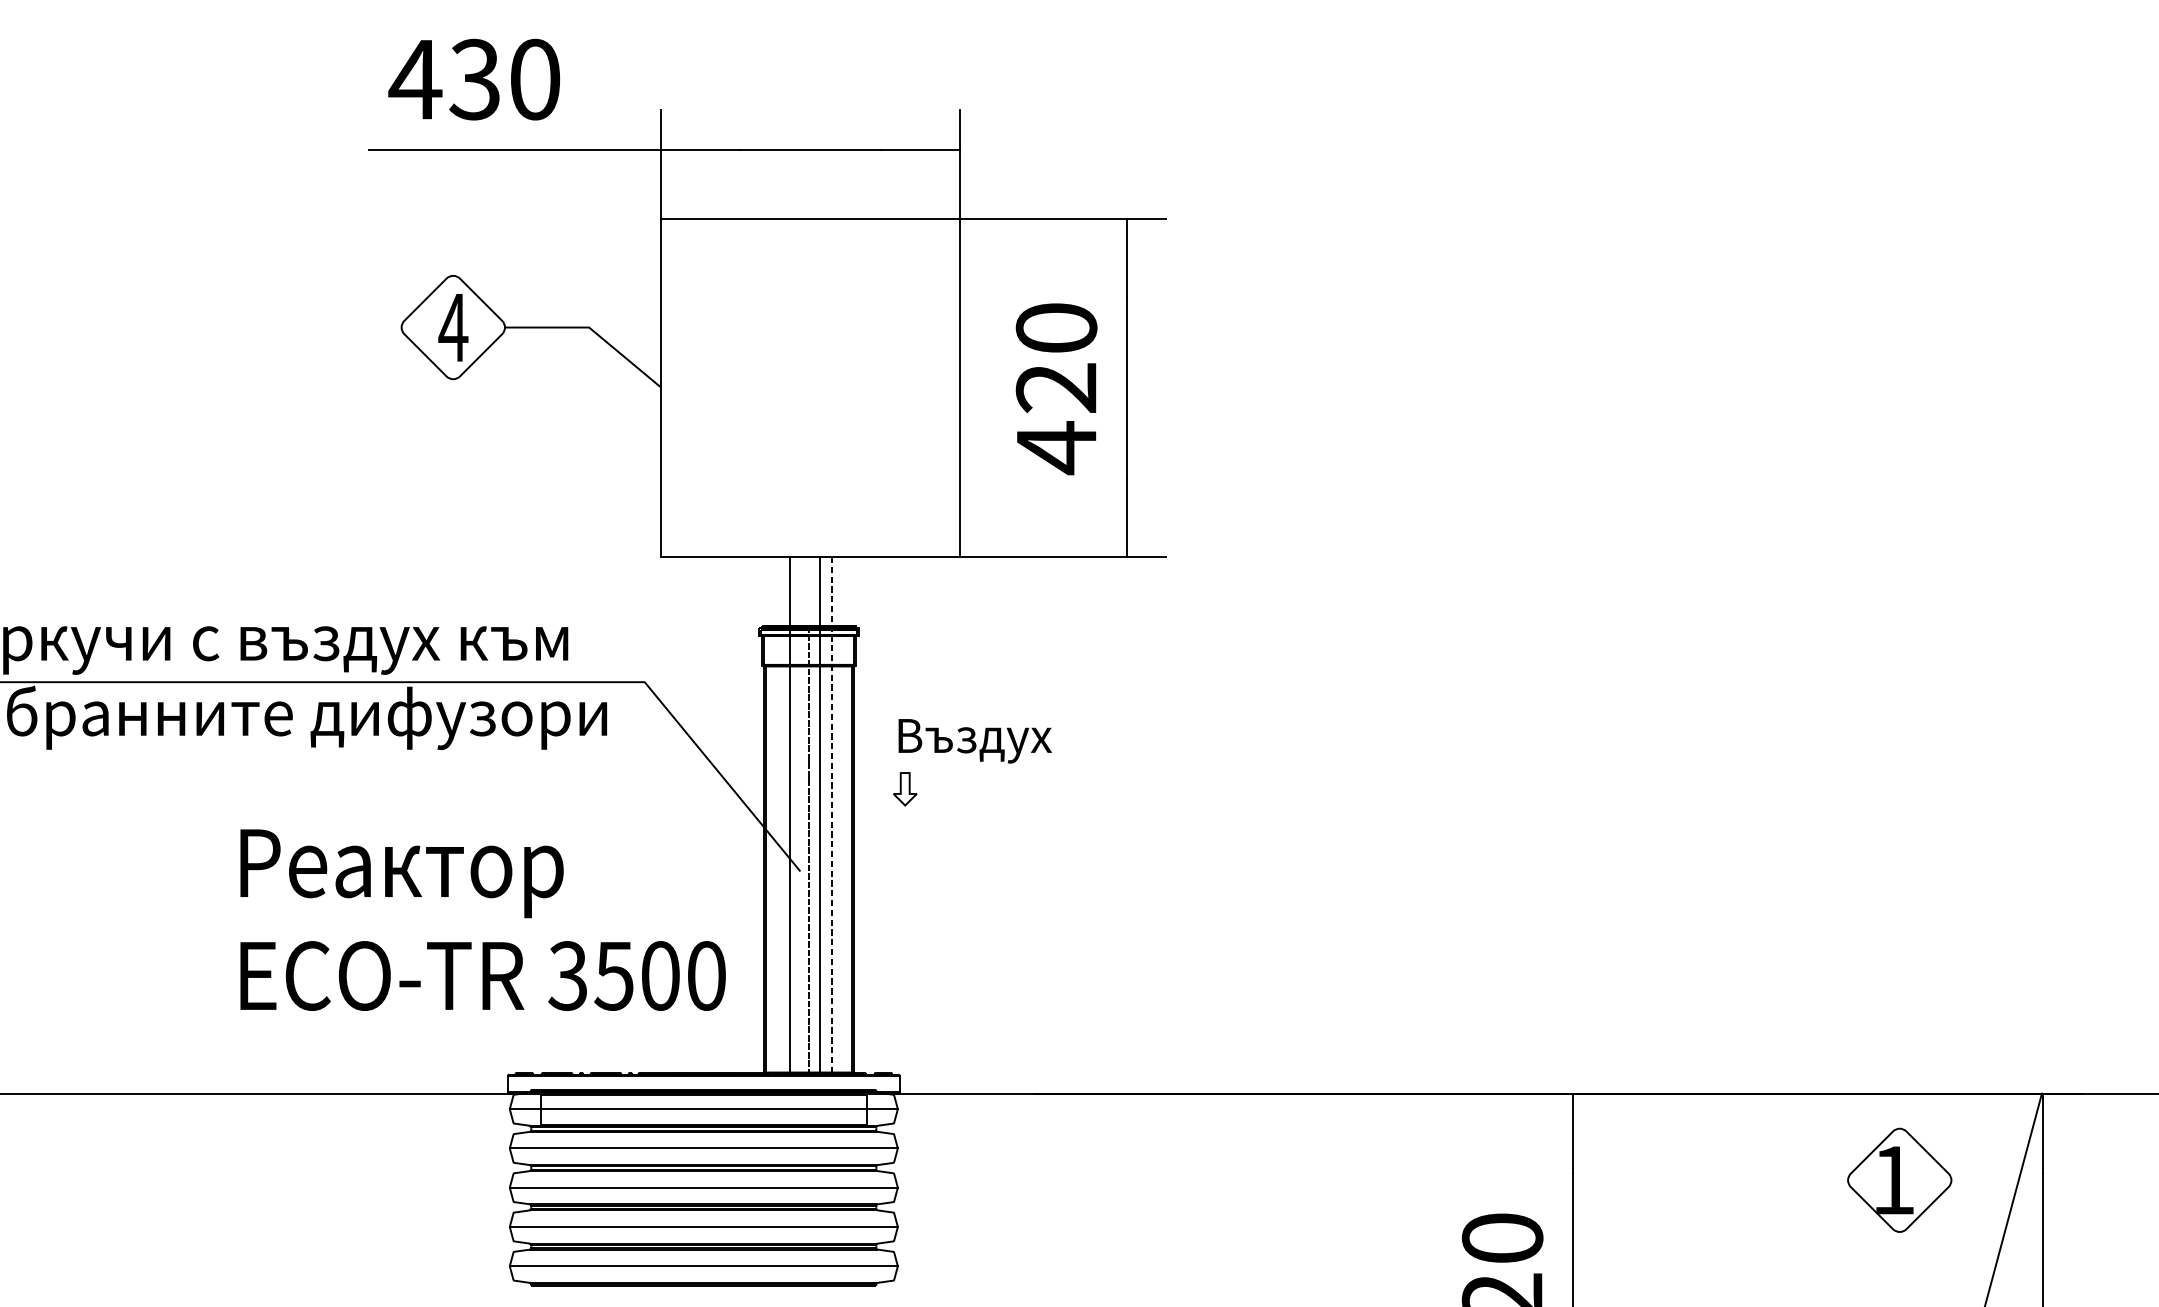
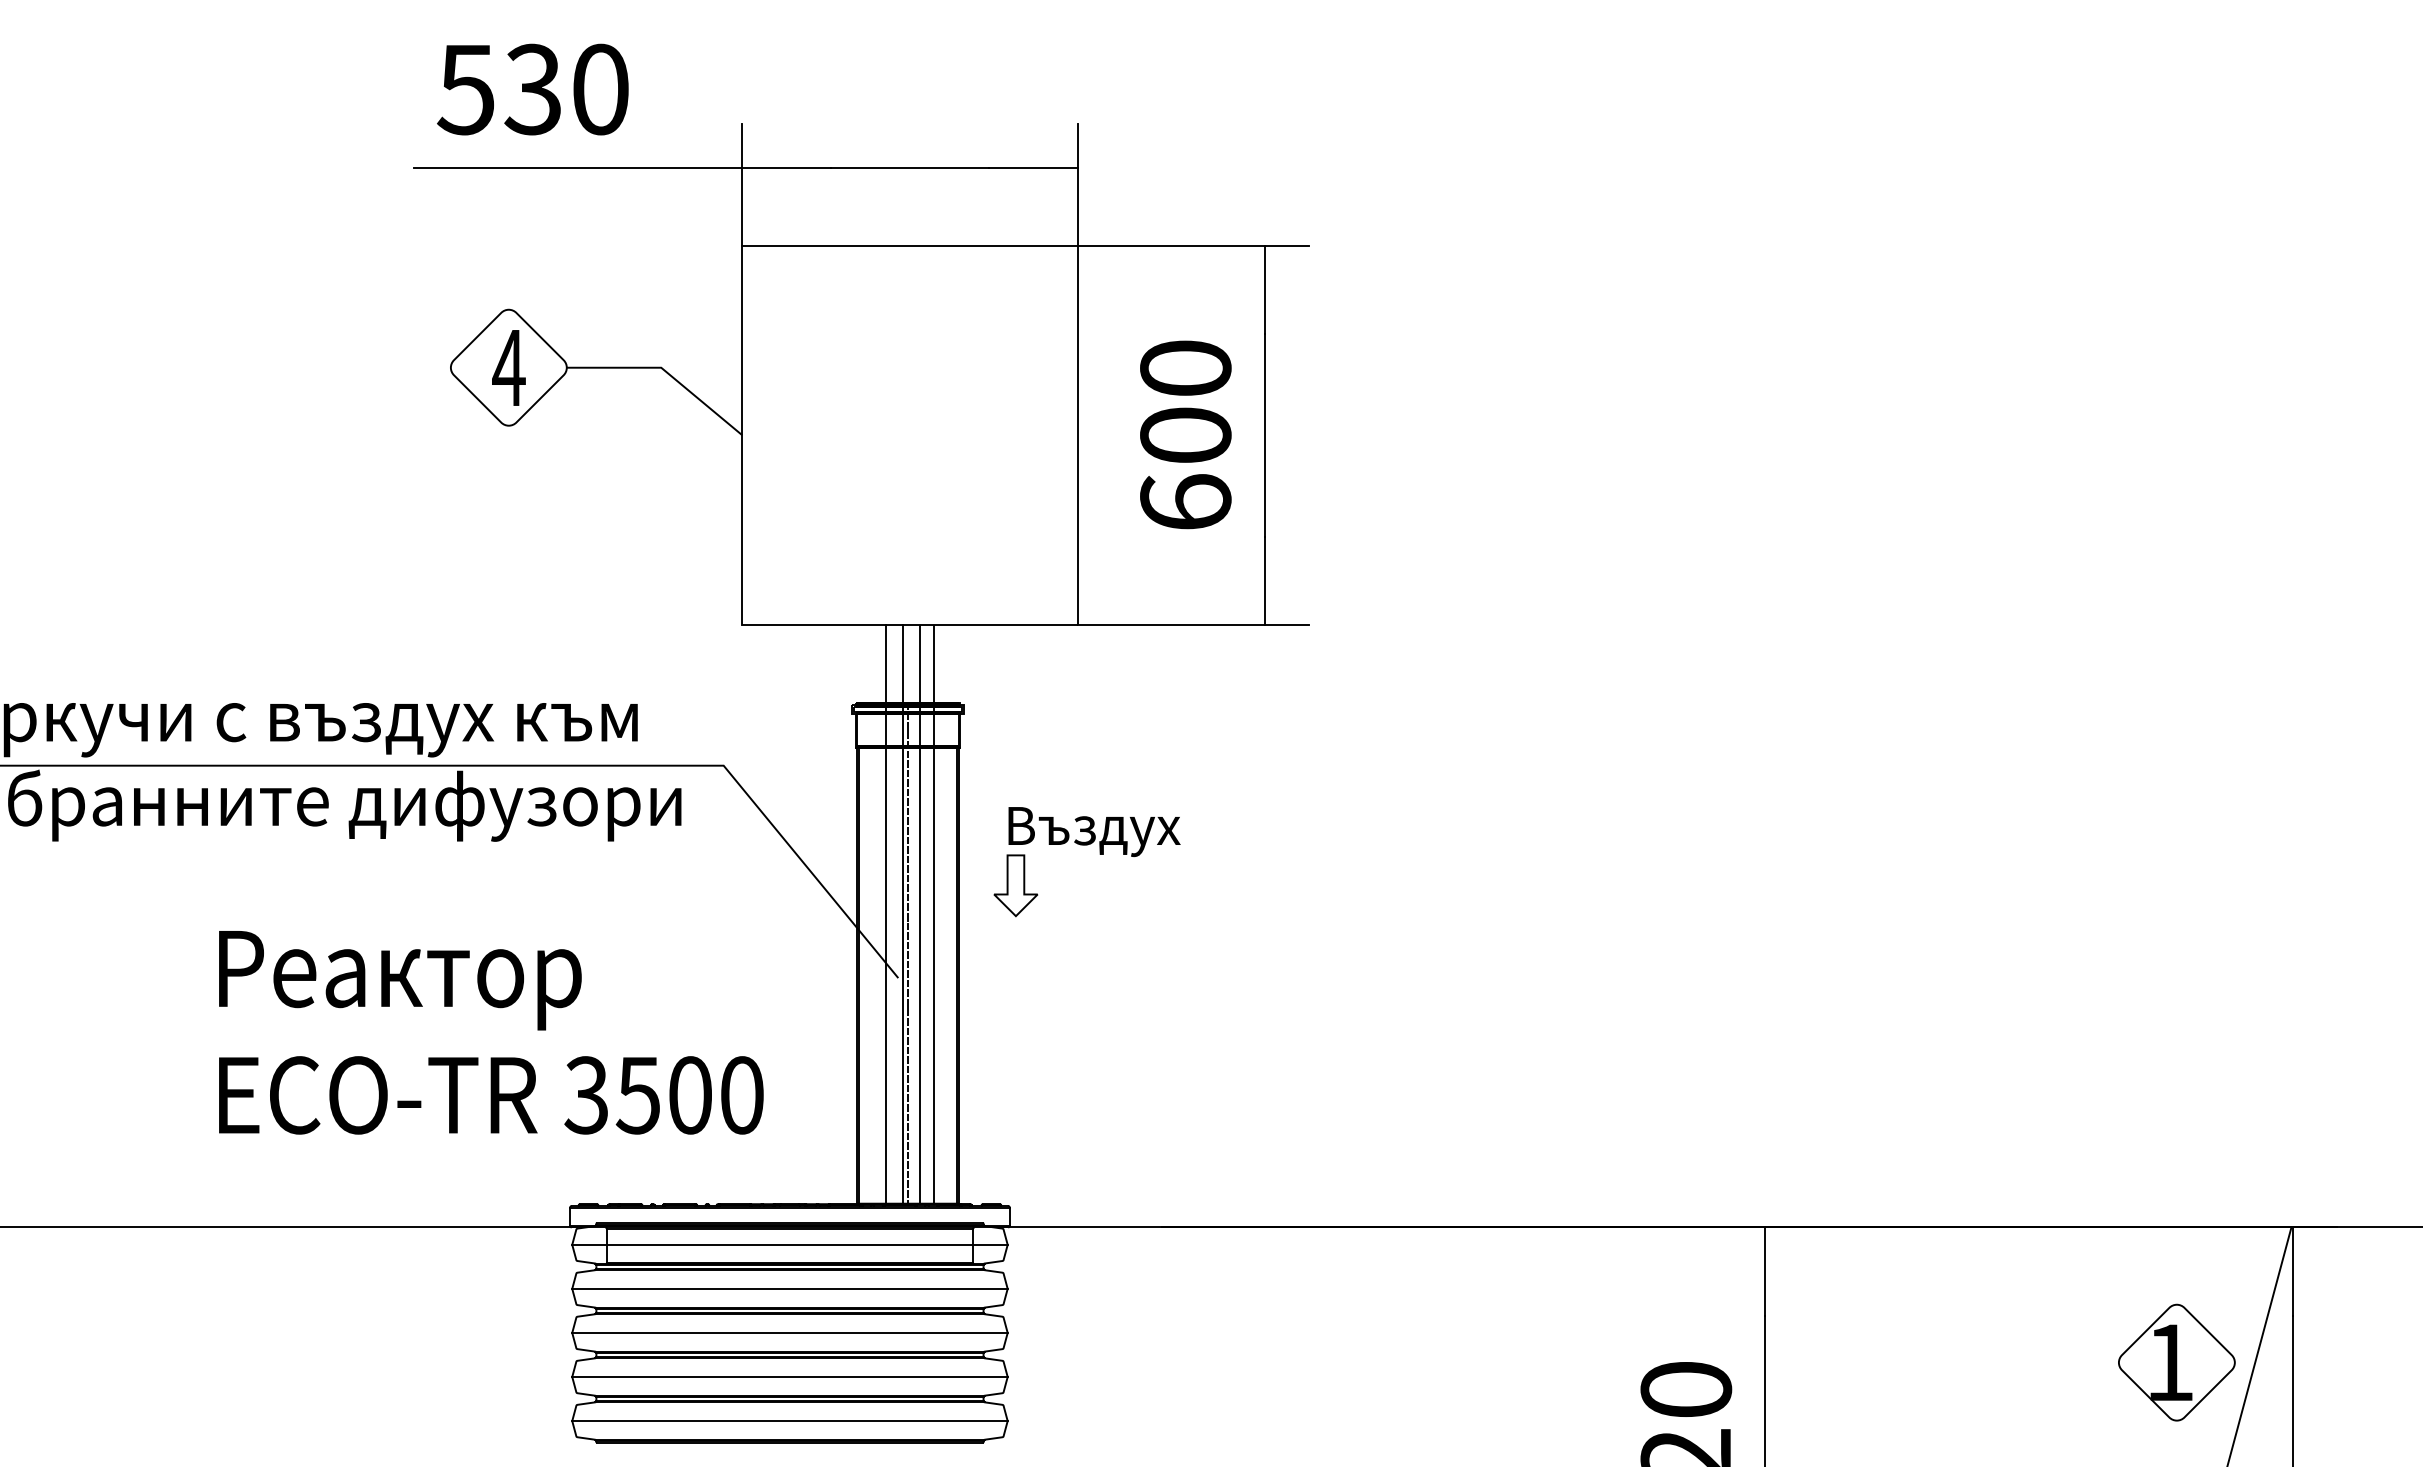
text: (414, 80) -> (465, 90), 430 -> 530
text: (1056, 419) -> (1185, 470), 420 -> 600
part: (904, 788) -> (1015, 885), size x1.67
line: (804, 814) -> (902, 914), added
line: (831, 814) -> (933, 914), dashed -> solid
text: (483, 919) -> (491, 1032), moved
part: (1899, 1180) -> (2176, 1362), moved

